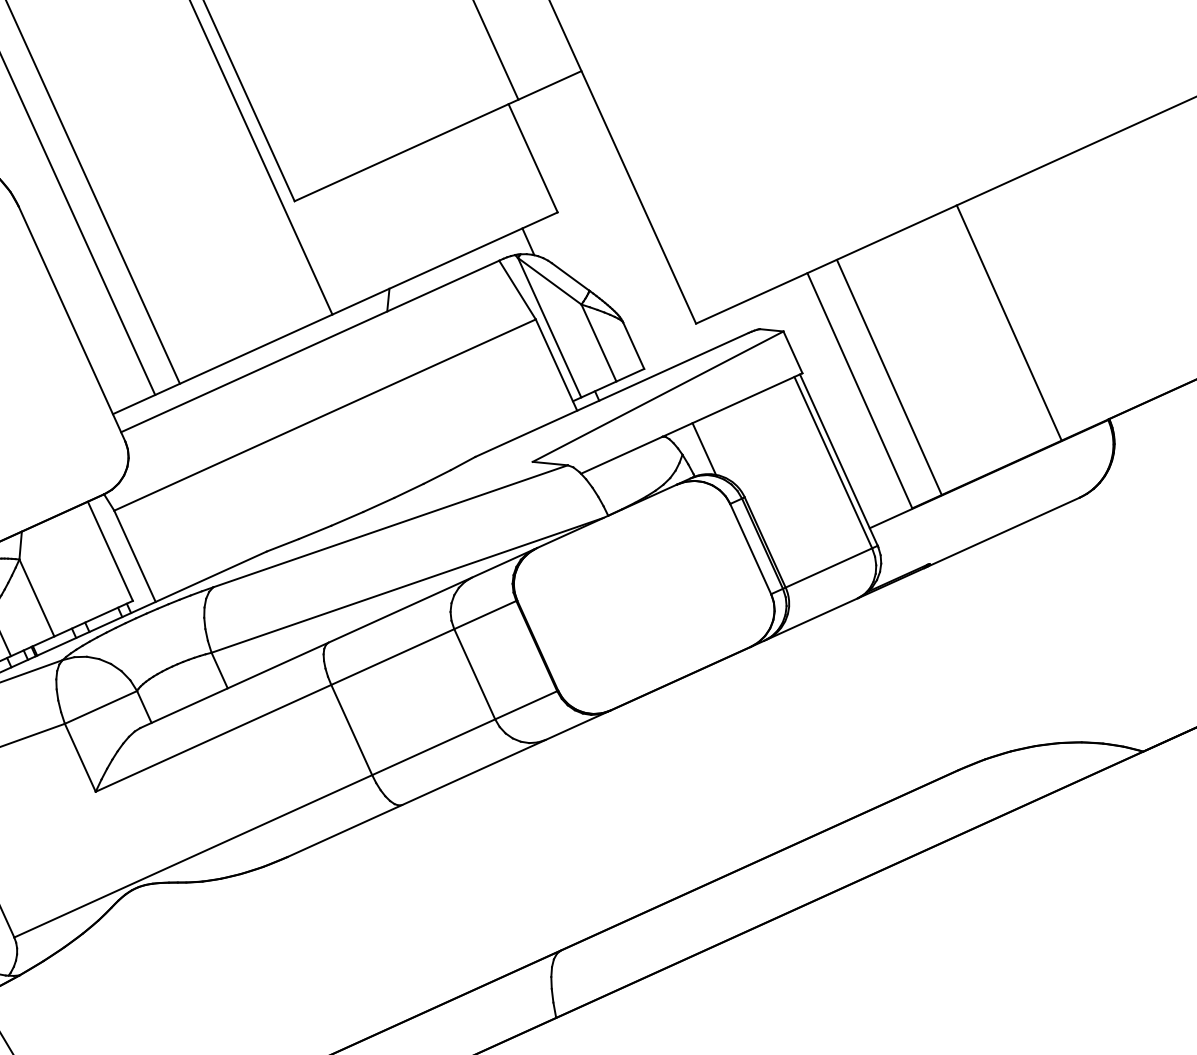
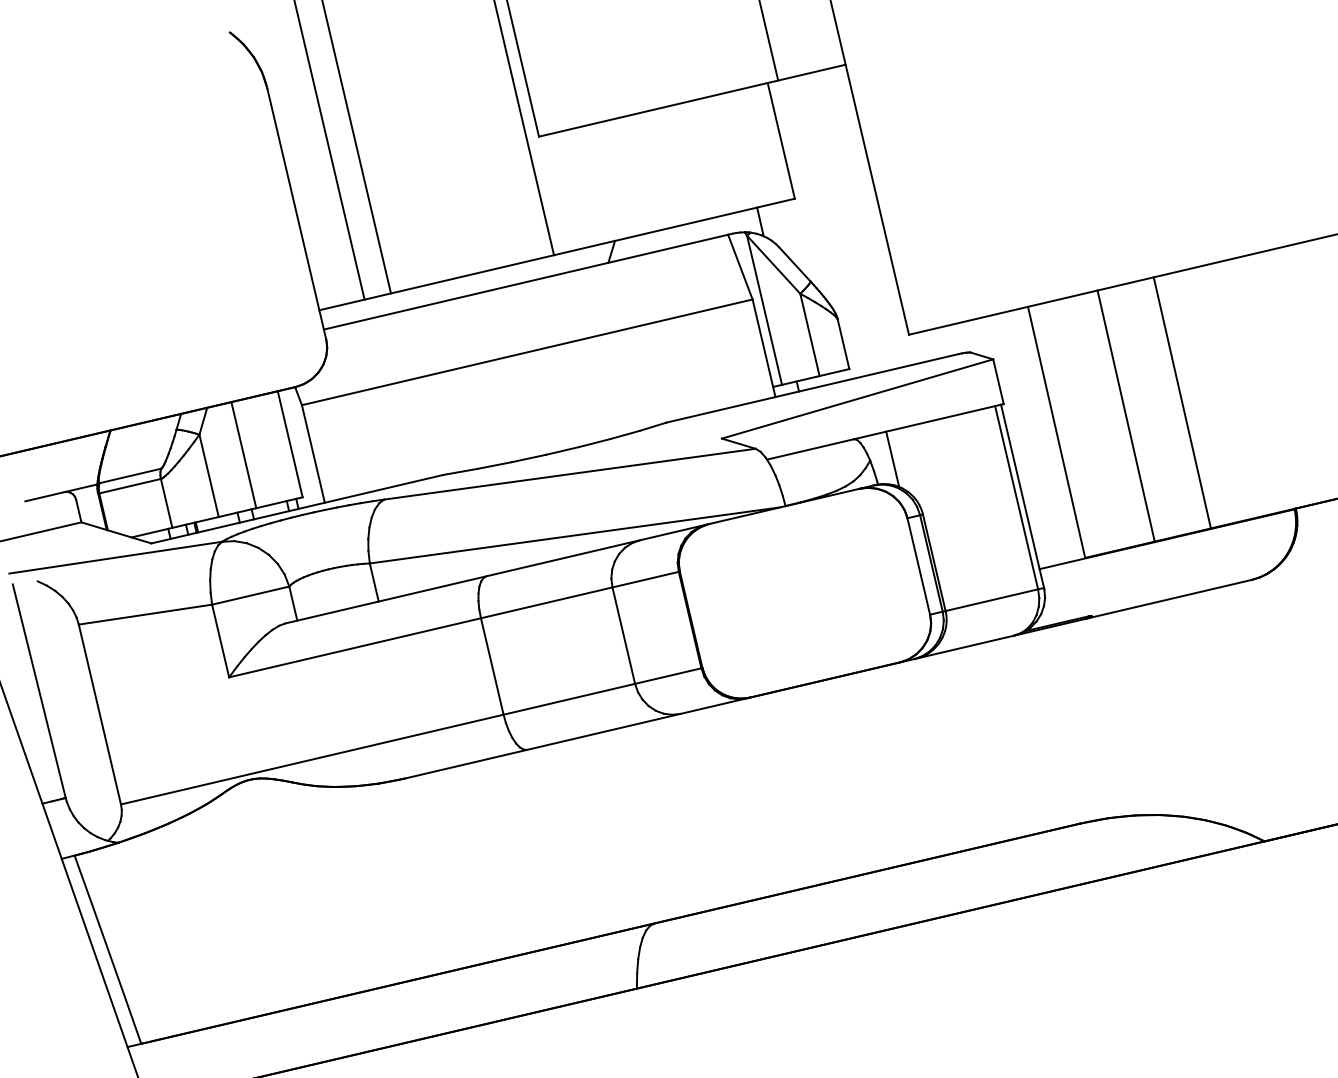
line: (1008, 322) -> (1181, 402), moved
line: (888, 377) -> (1125, 415), moved
line: (66, 571) -> (243, 455), added

